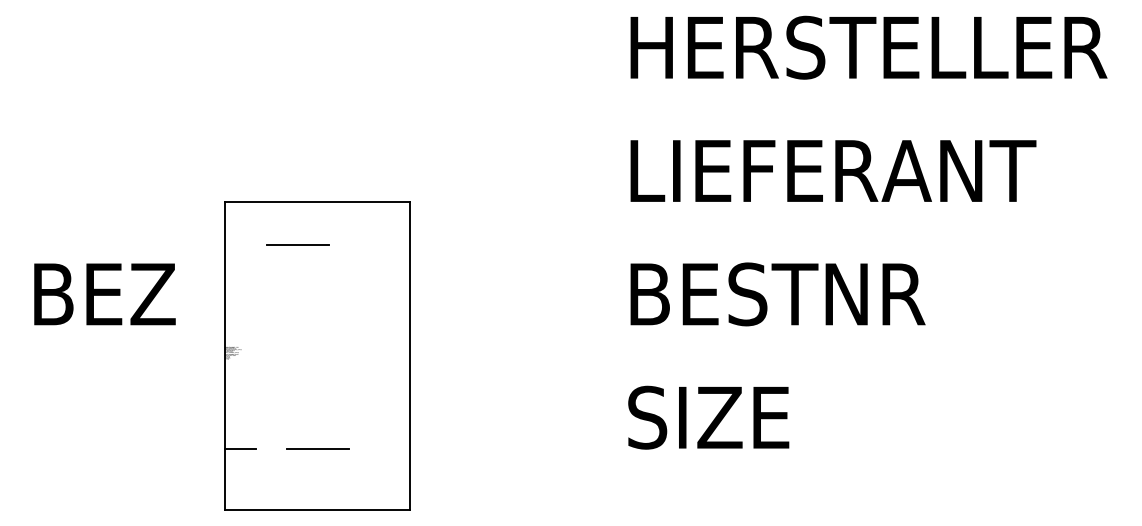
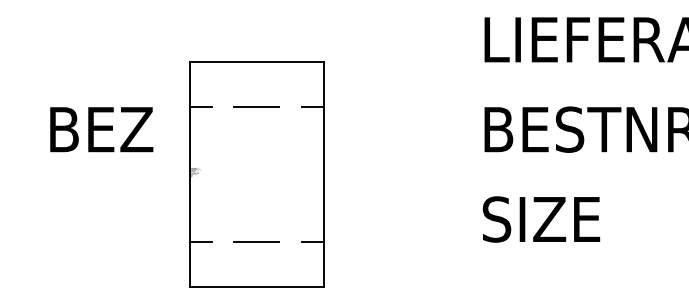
line: (297, 244) -> (256, 107), moved
line: (240, 263) -> (200, 107), added
line: (394, 263) -> (312, 107), added
line: (394, 448) -> (312, 241), added

